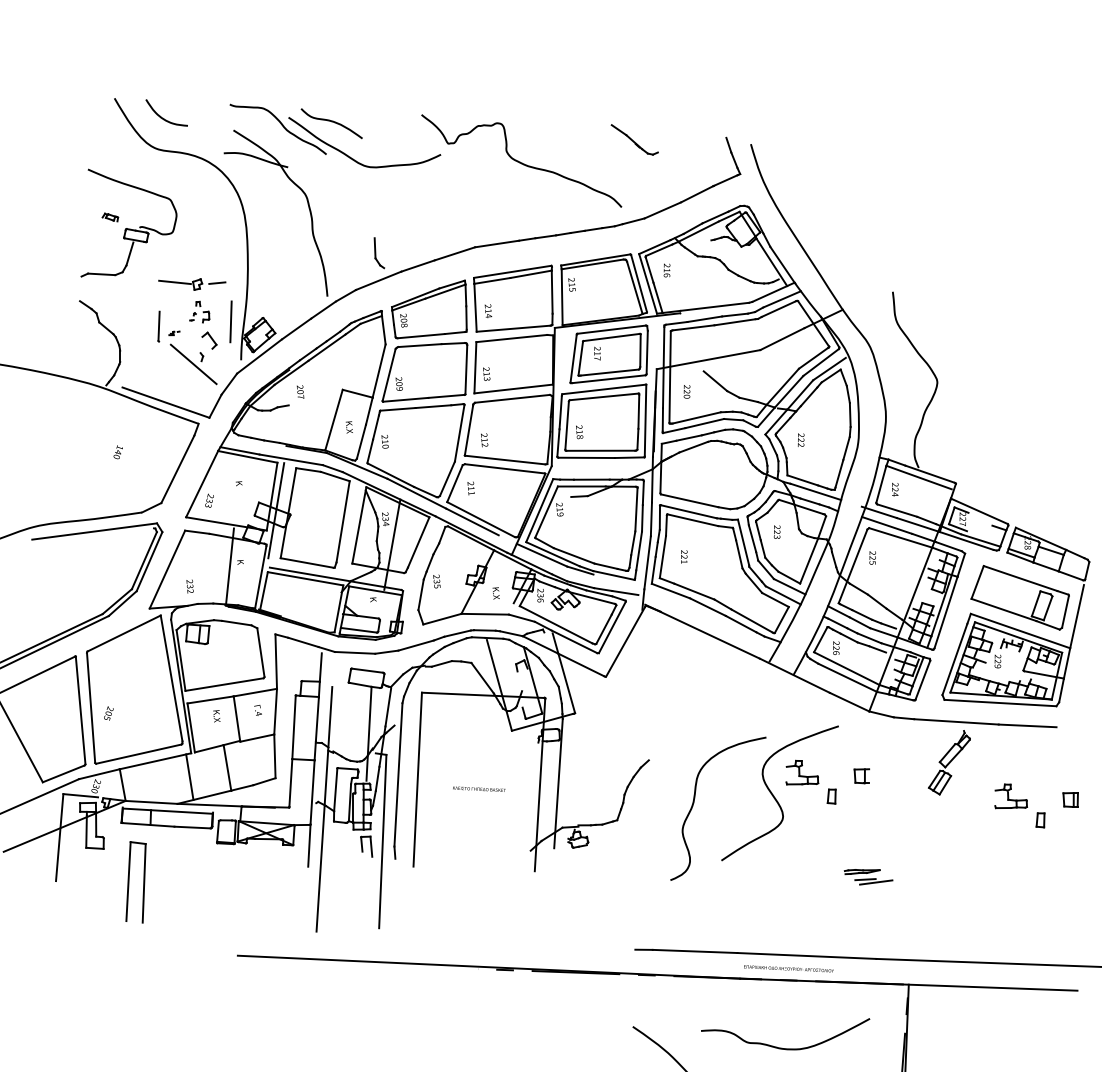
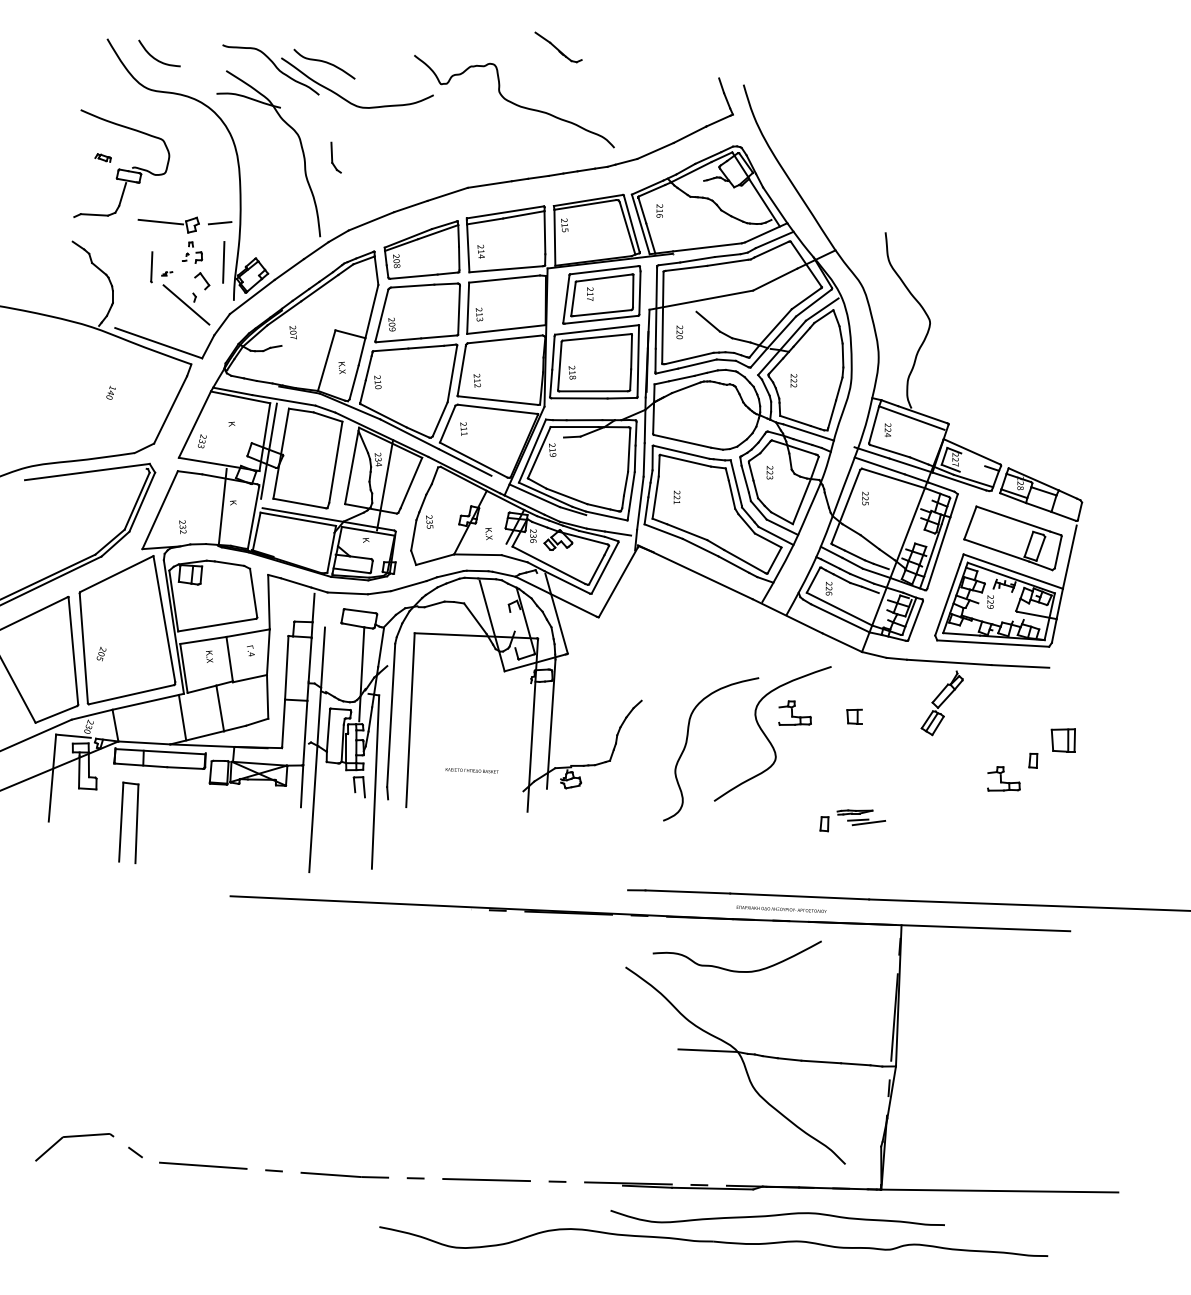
part: (634, 139) -> (558, 47), moved
part: (378, 252) -> (335, 157), moved
part: (191, 283) -> (184, 224), size x1.4
text: (478, 788) -> (471, 770), moved
part: (1010, 795) -> (1003, 778), moved
part: (831, 796) -> (824, 824), moved
part: (1070, 799) -> (1063, 740), size x1.6
curve: (784, 1047) -> (736, 970), moved

